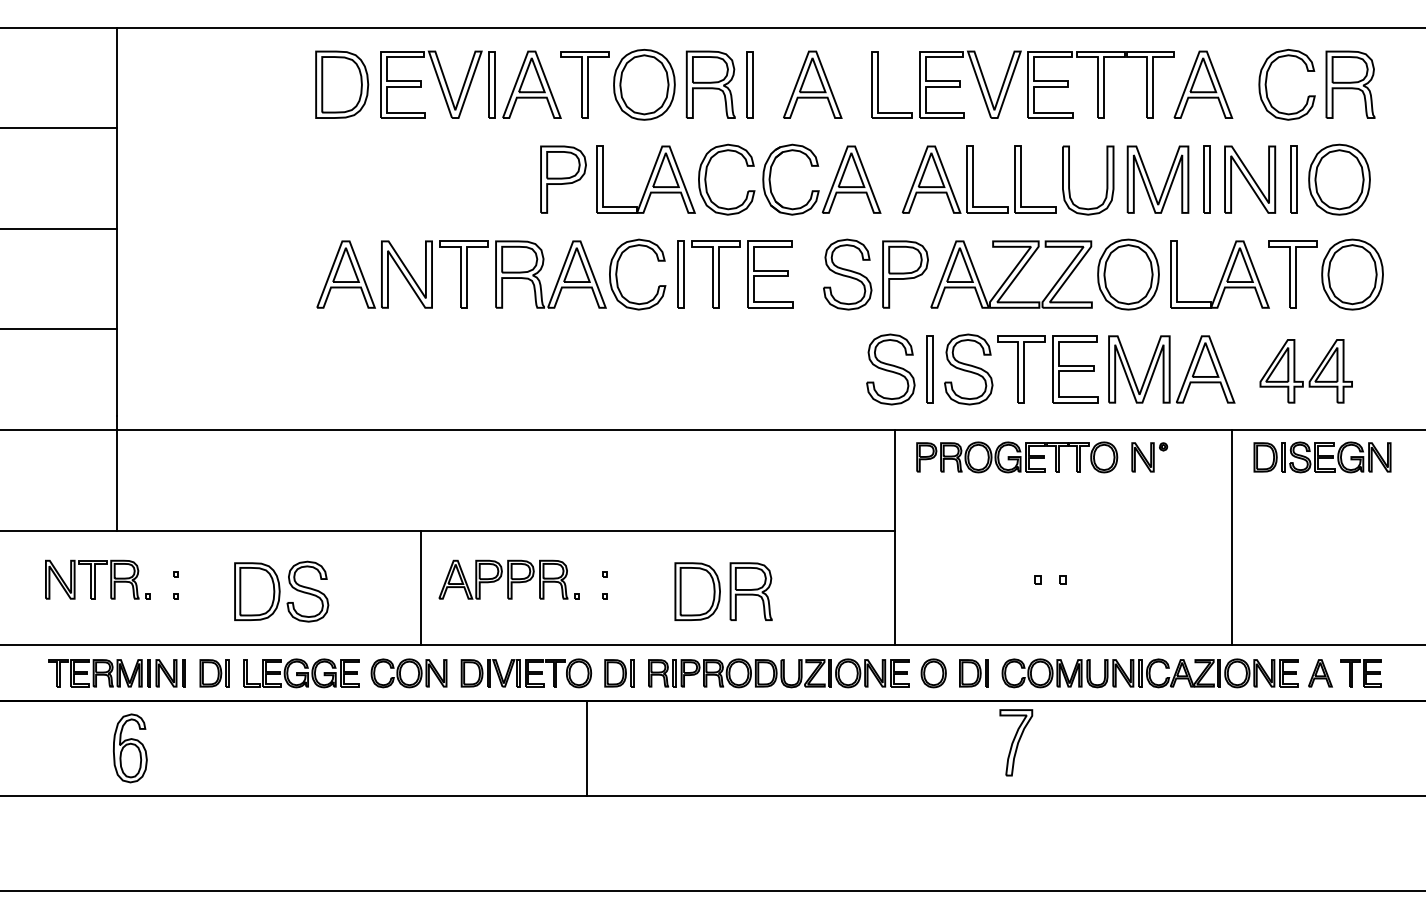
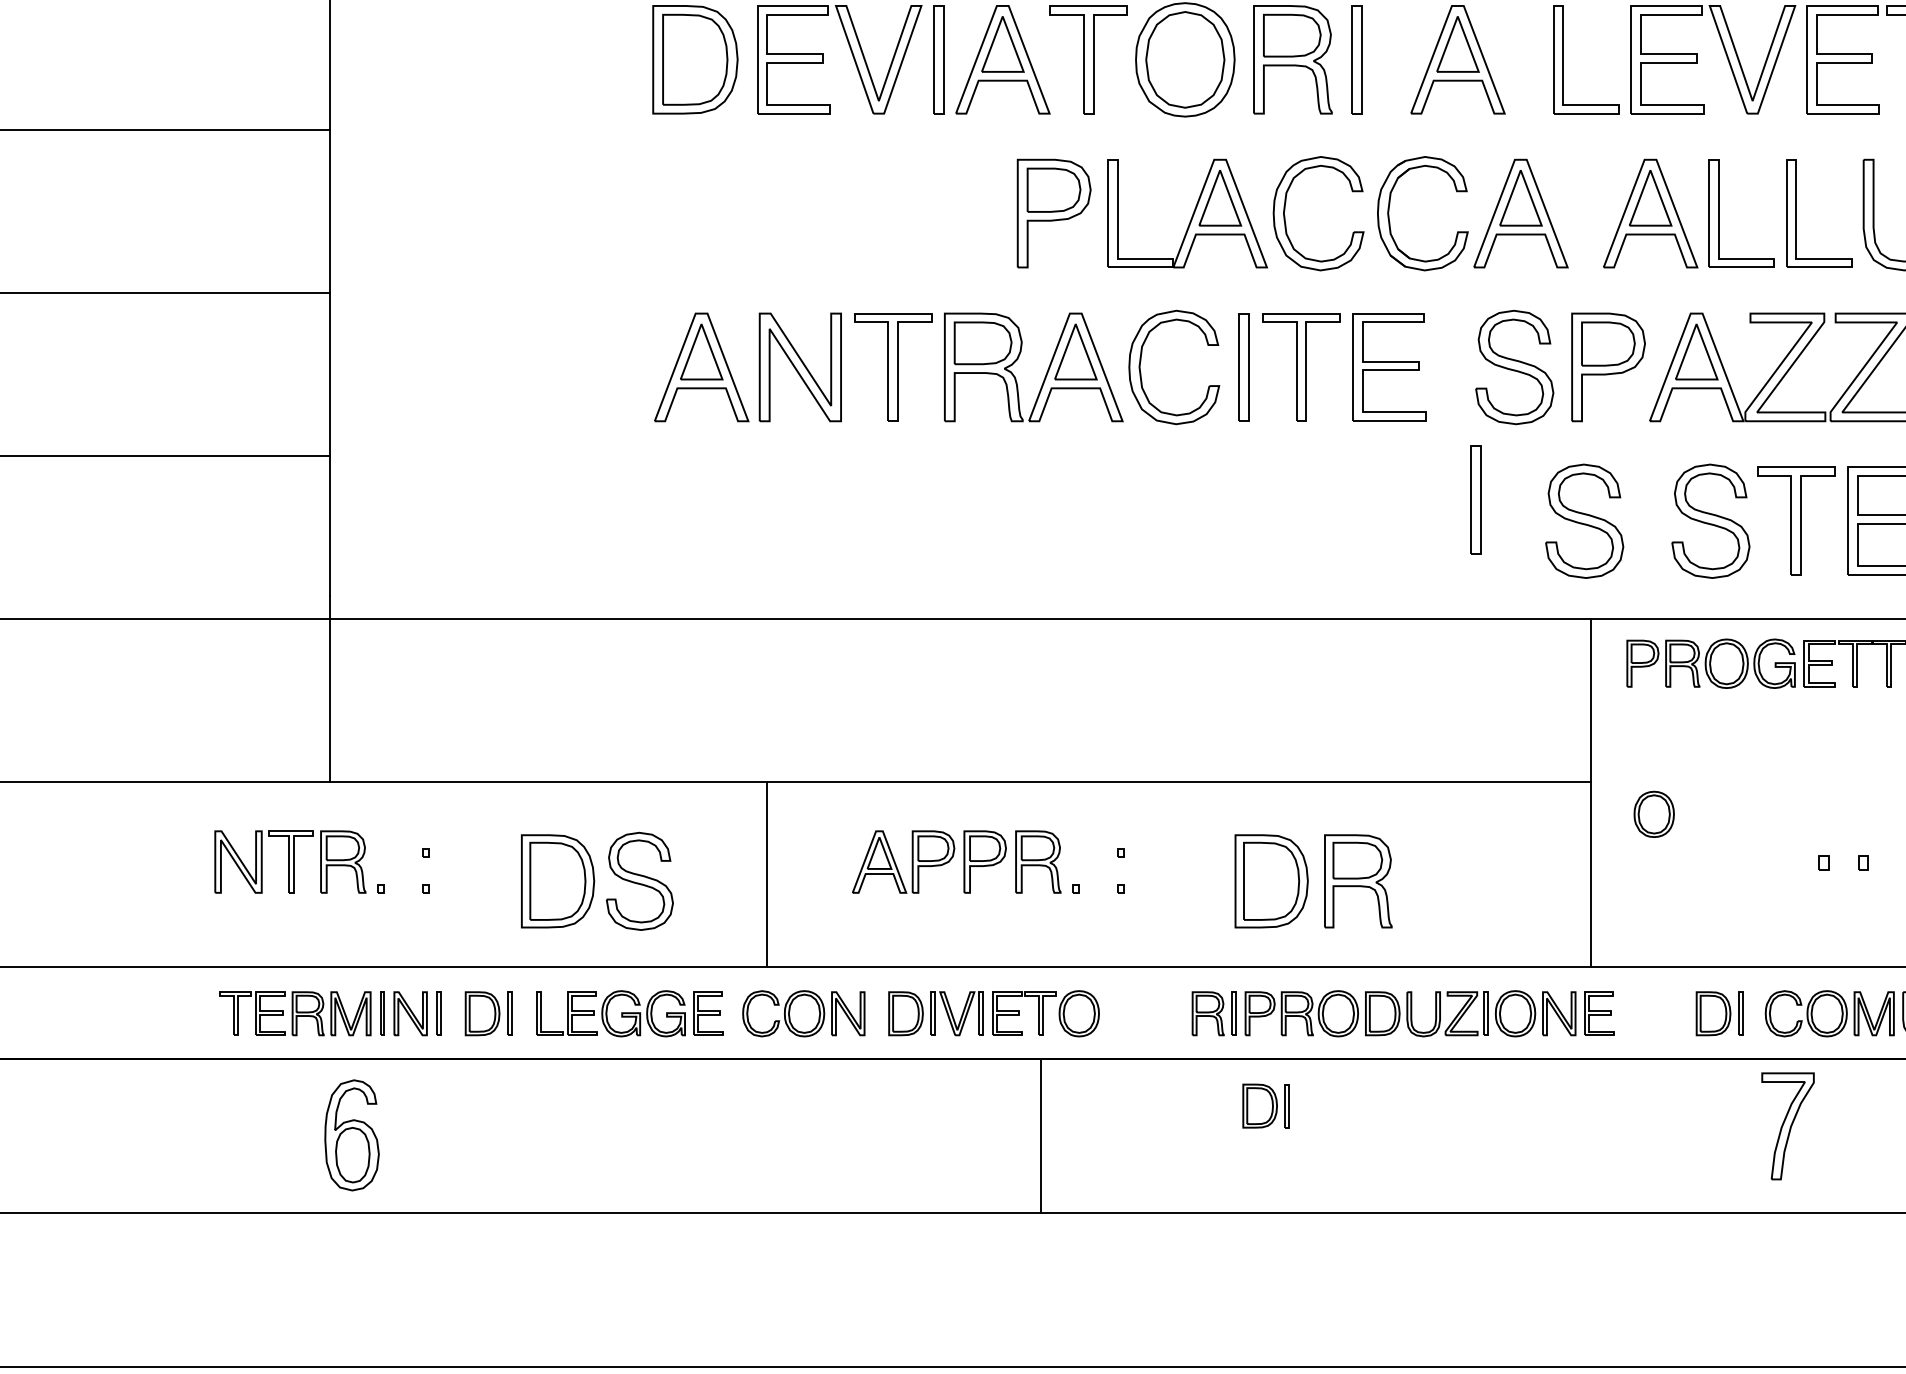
part: (929, 369) -> (1475, 500), moved
line: (420, 587) -> (767, 874), moved
part: (619, 673) -> (1266, 1106), moved
part: (933, 673) -> (1653, 814), moved
line: (586, 748) -> (1041, 1135), moved

